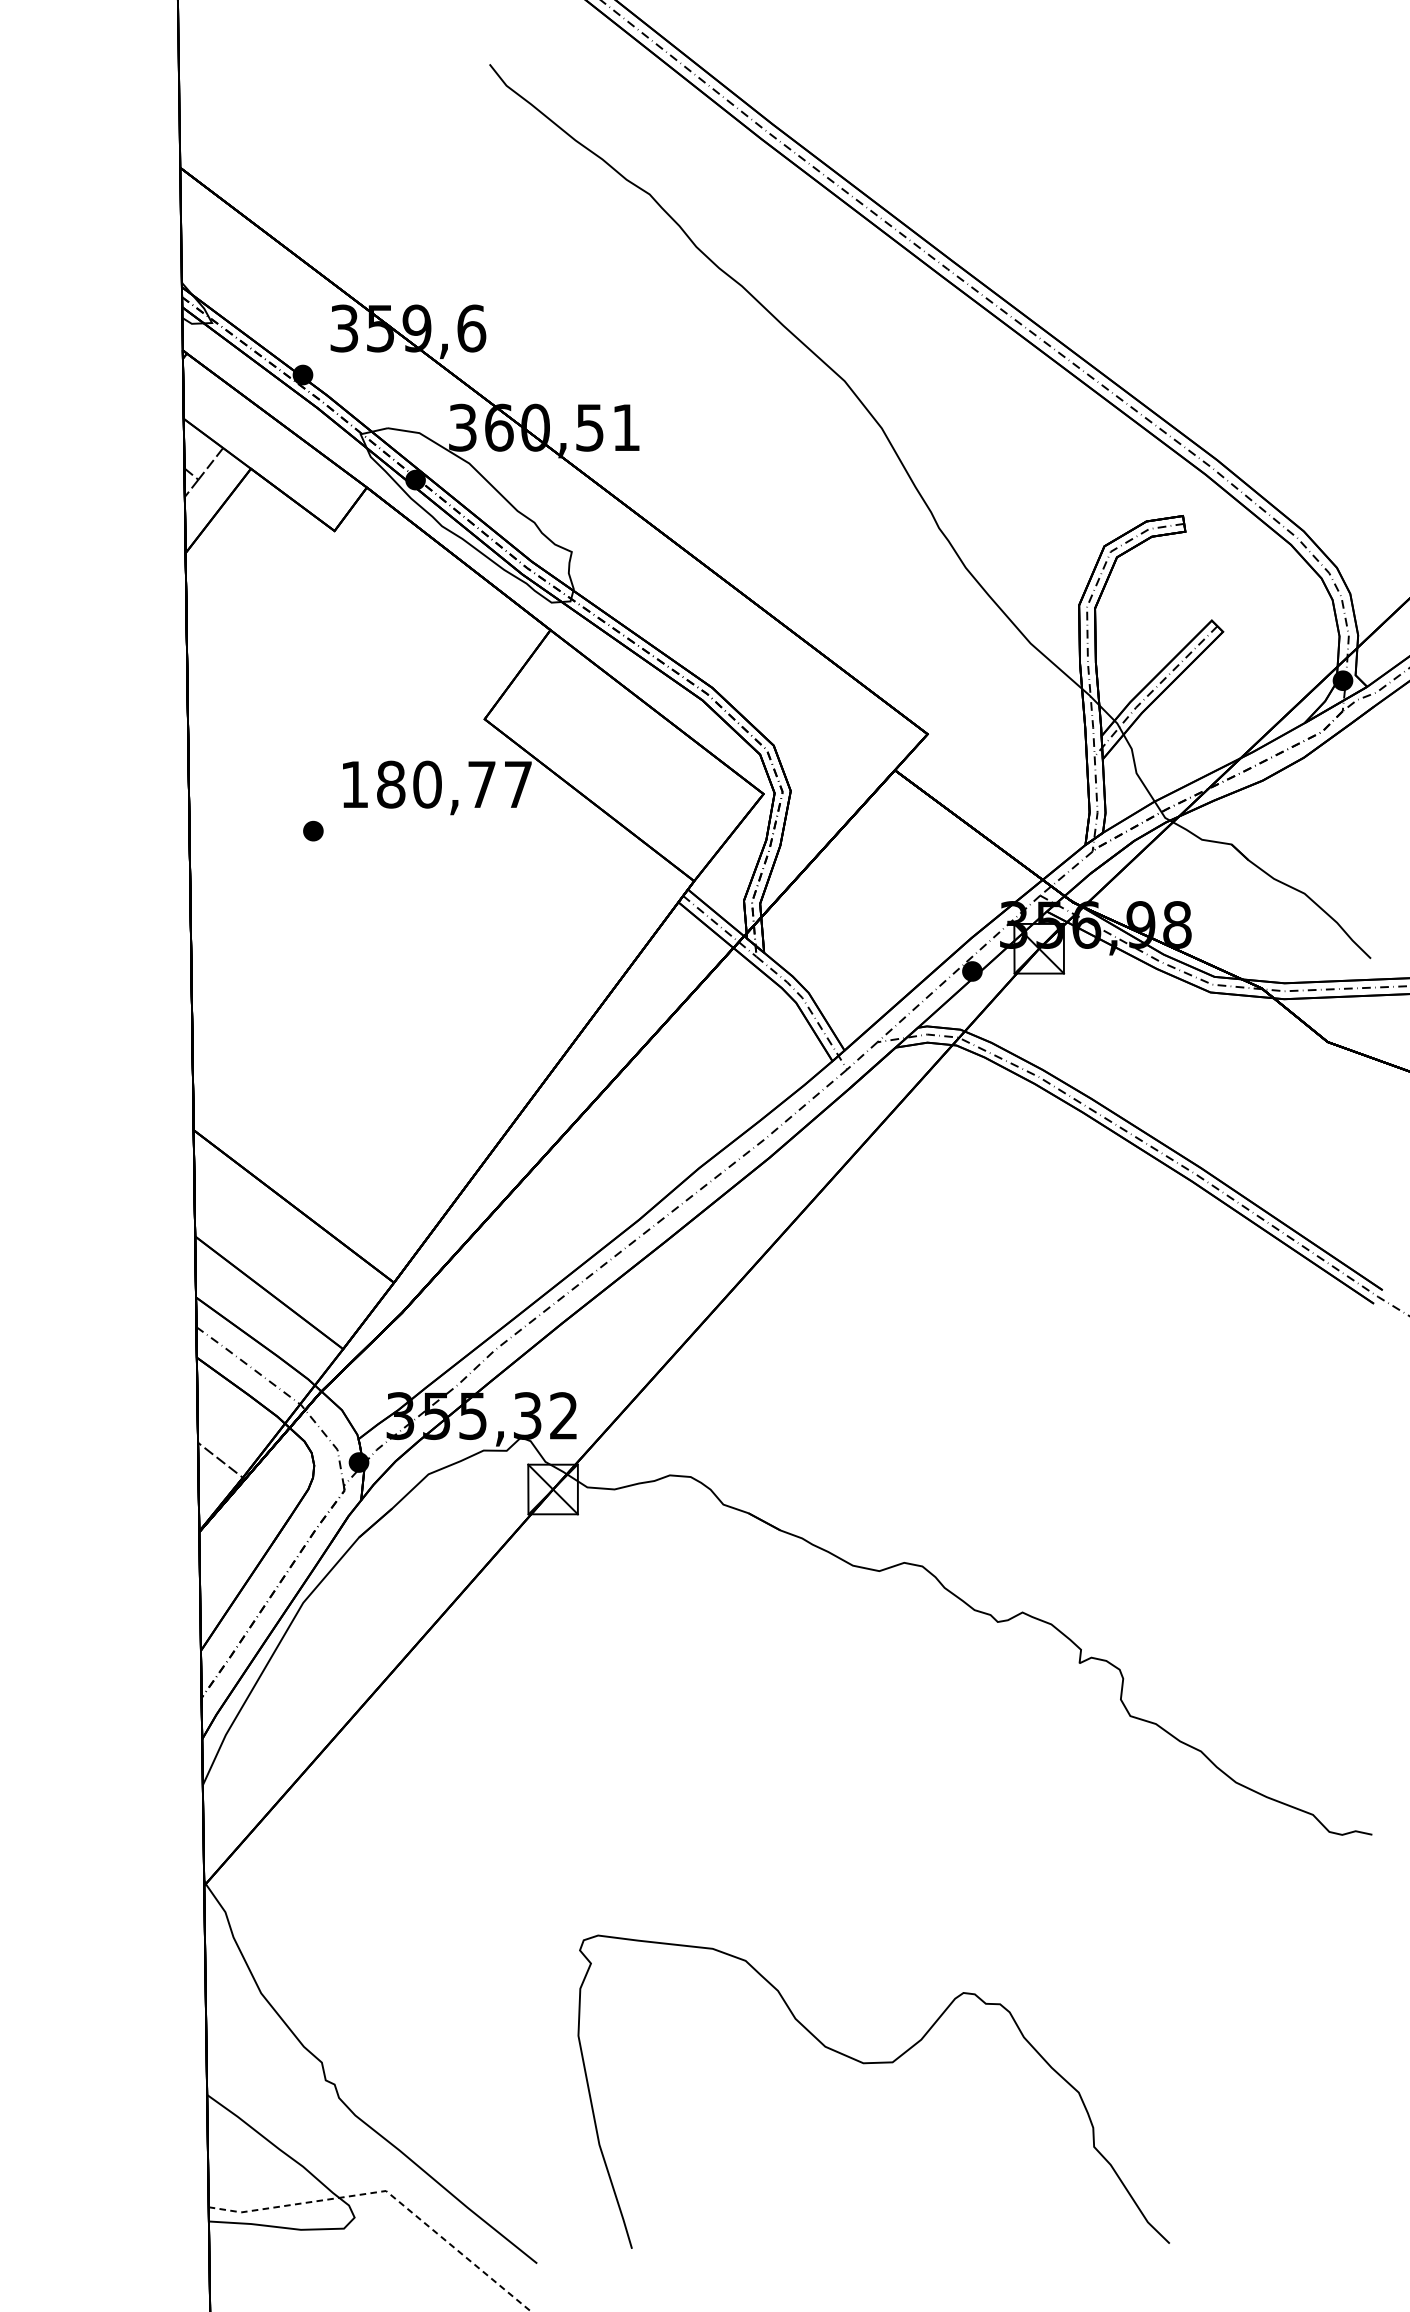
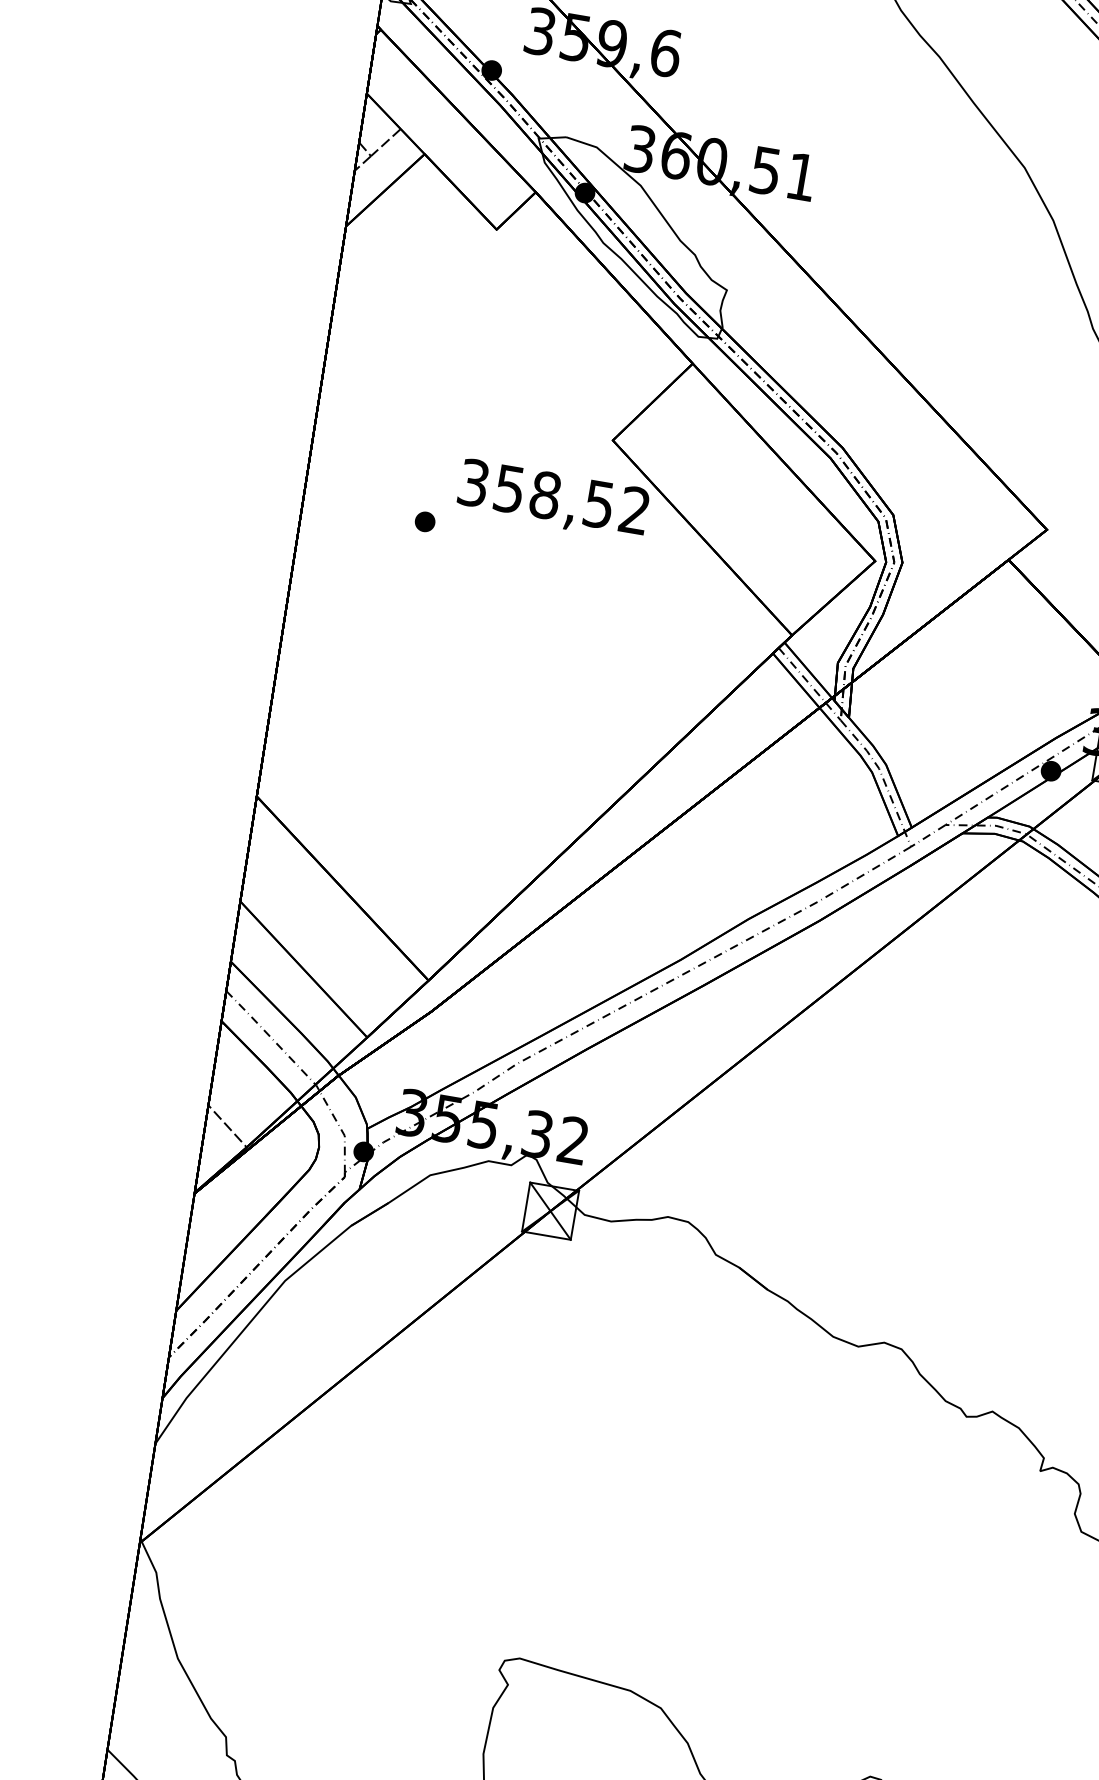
text: (436, 784) -> (554, 496), 180,77 -> 358,52

